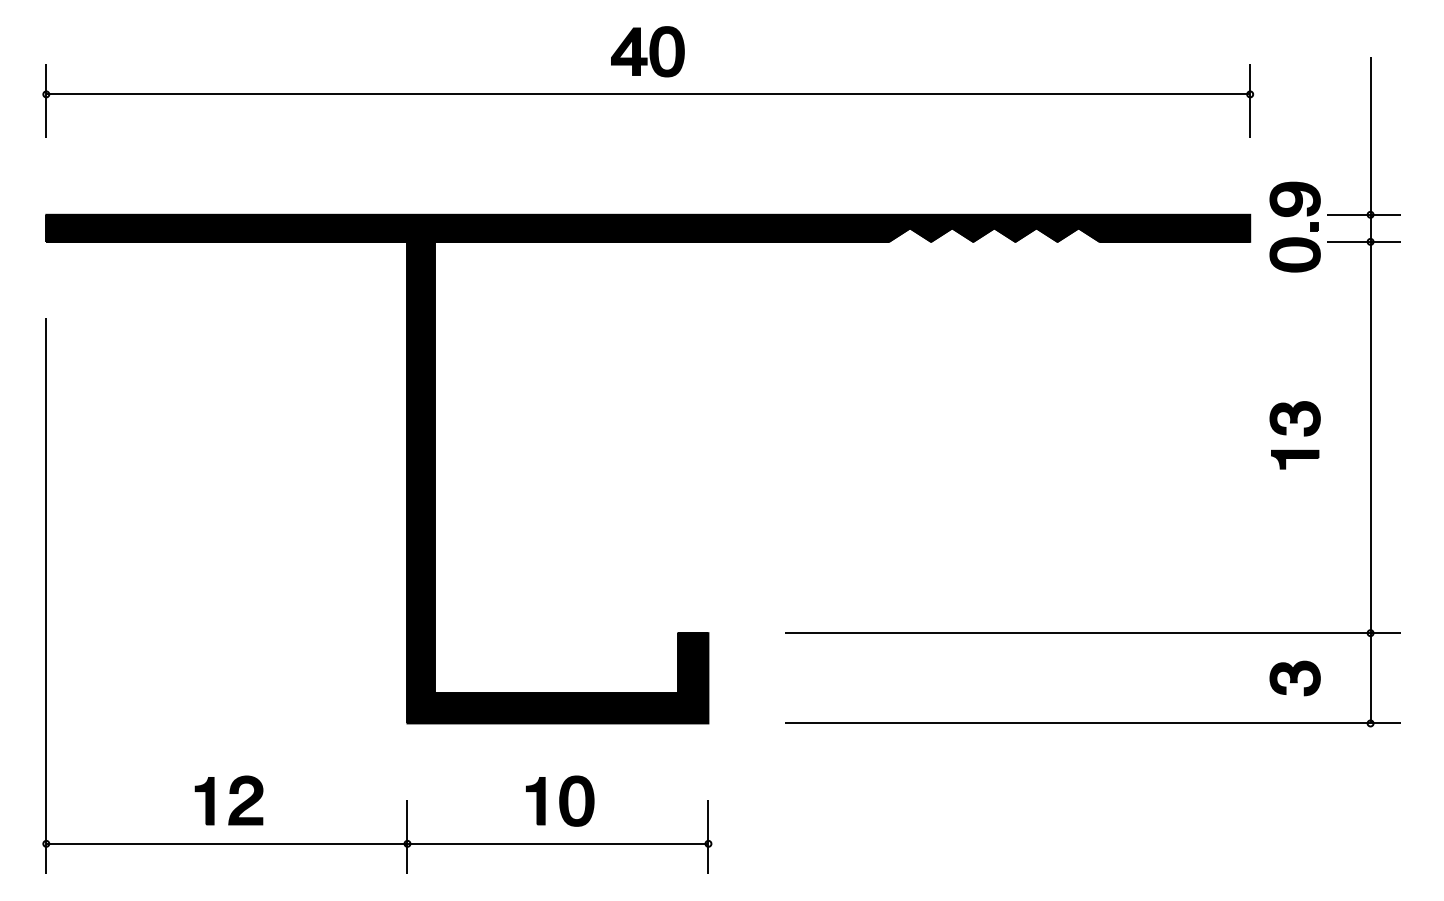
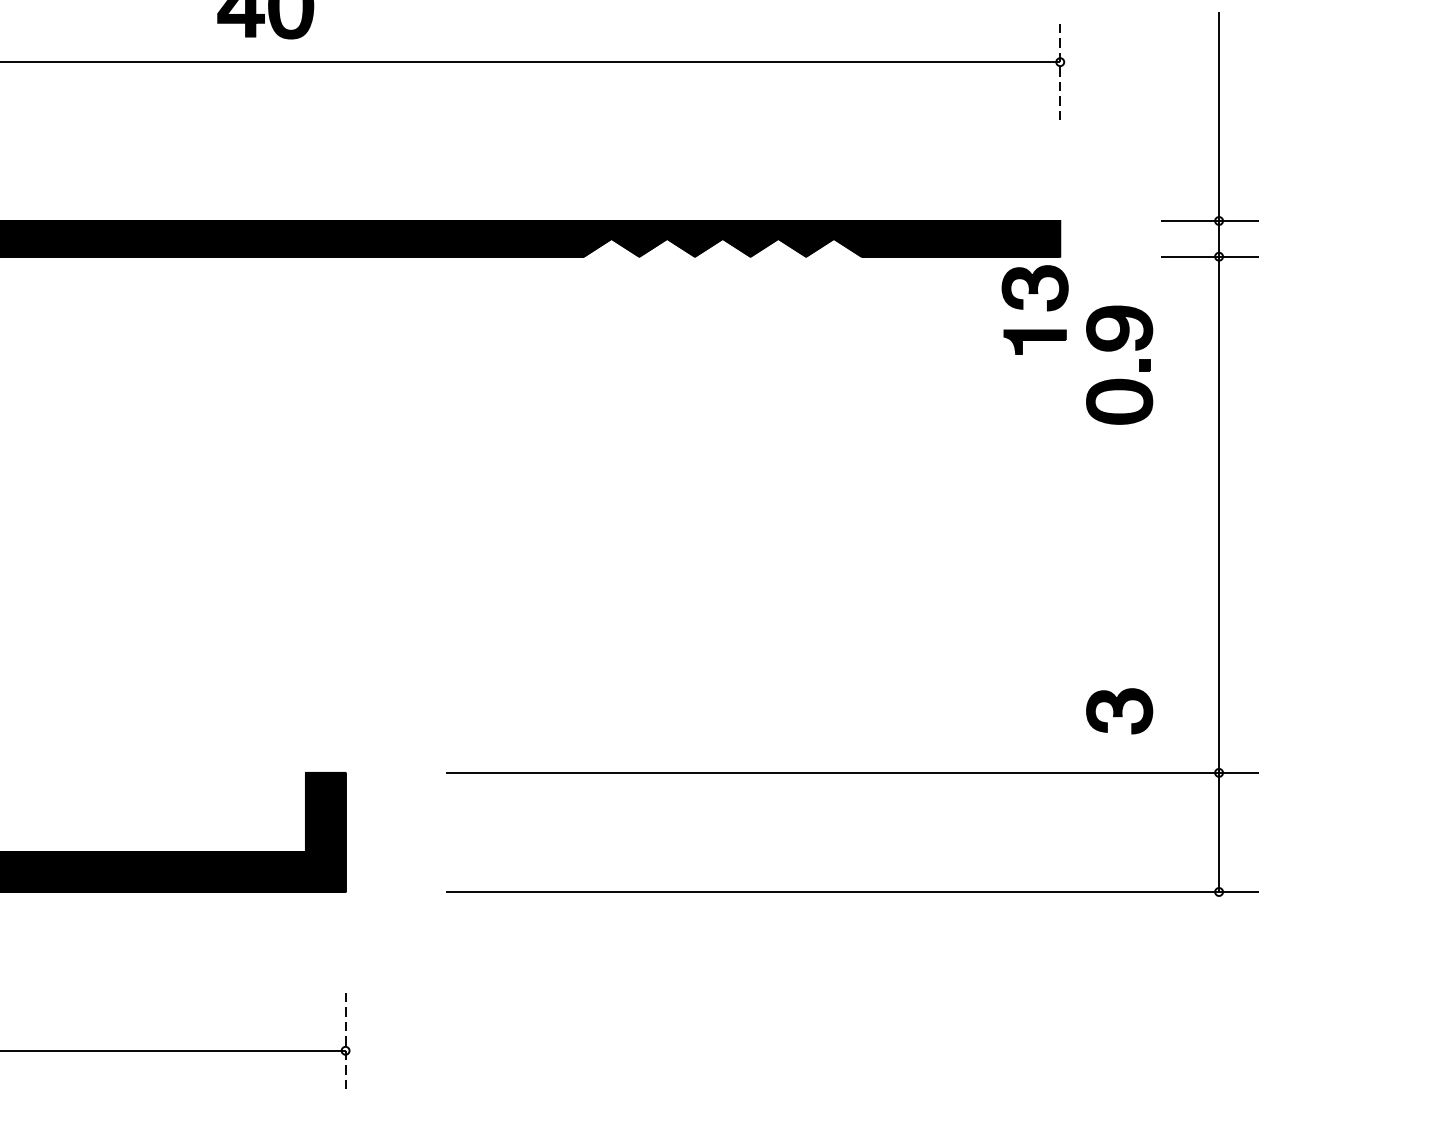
line: (1250, 100) -> (1060, 70), solid -> dashed
part: (1292, 216) -> (1116, 351), moved
part: (1286, 435) -> (1023, 310), moved
part: (1294, 678) -> (1118, 711), moved
part: (560, 800) -> (150, 993), removed
line: (708, 837) -> (345, 1042), solid -> dashed

